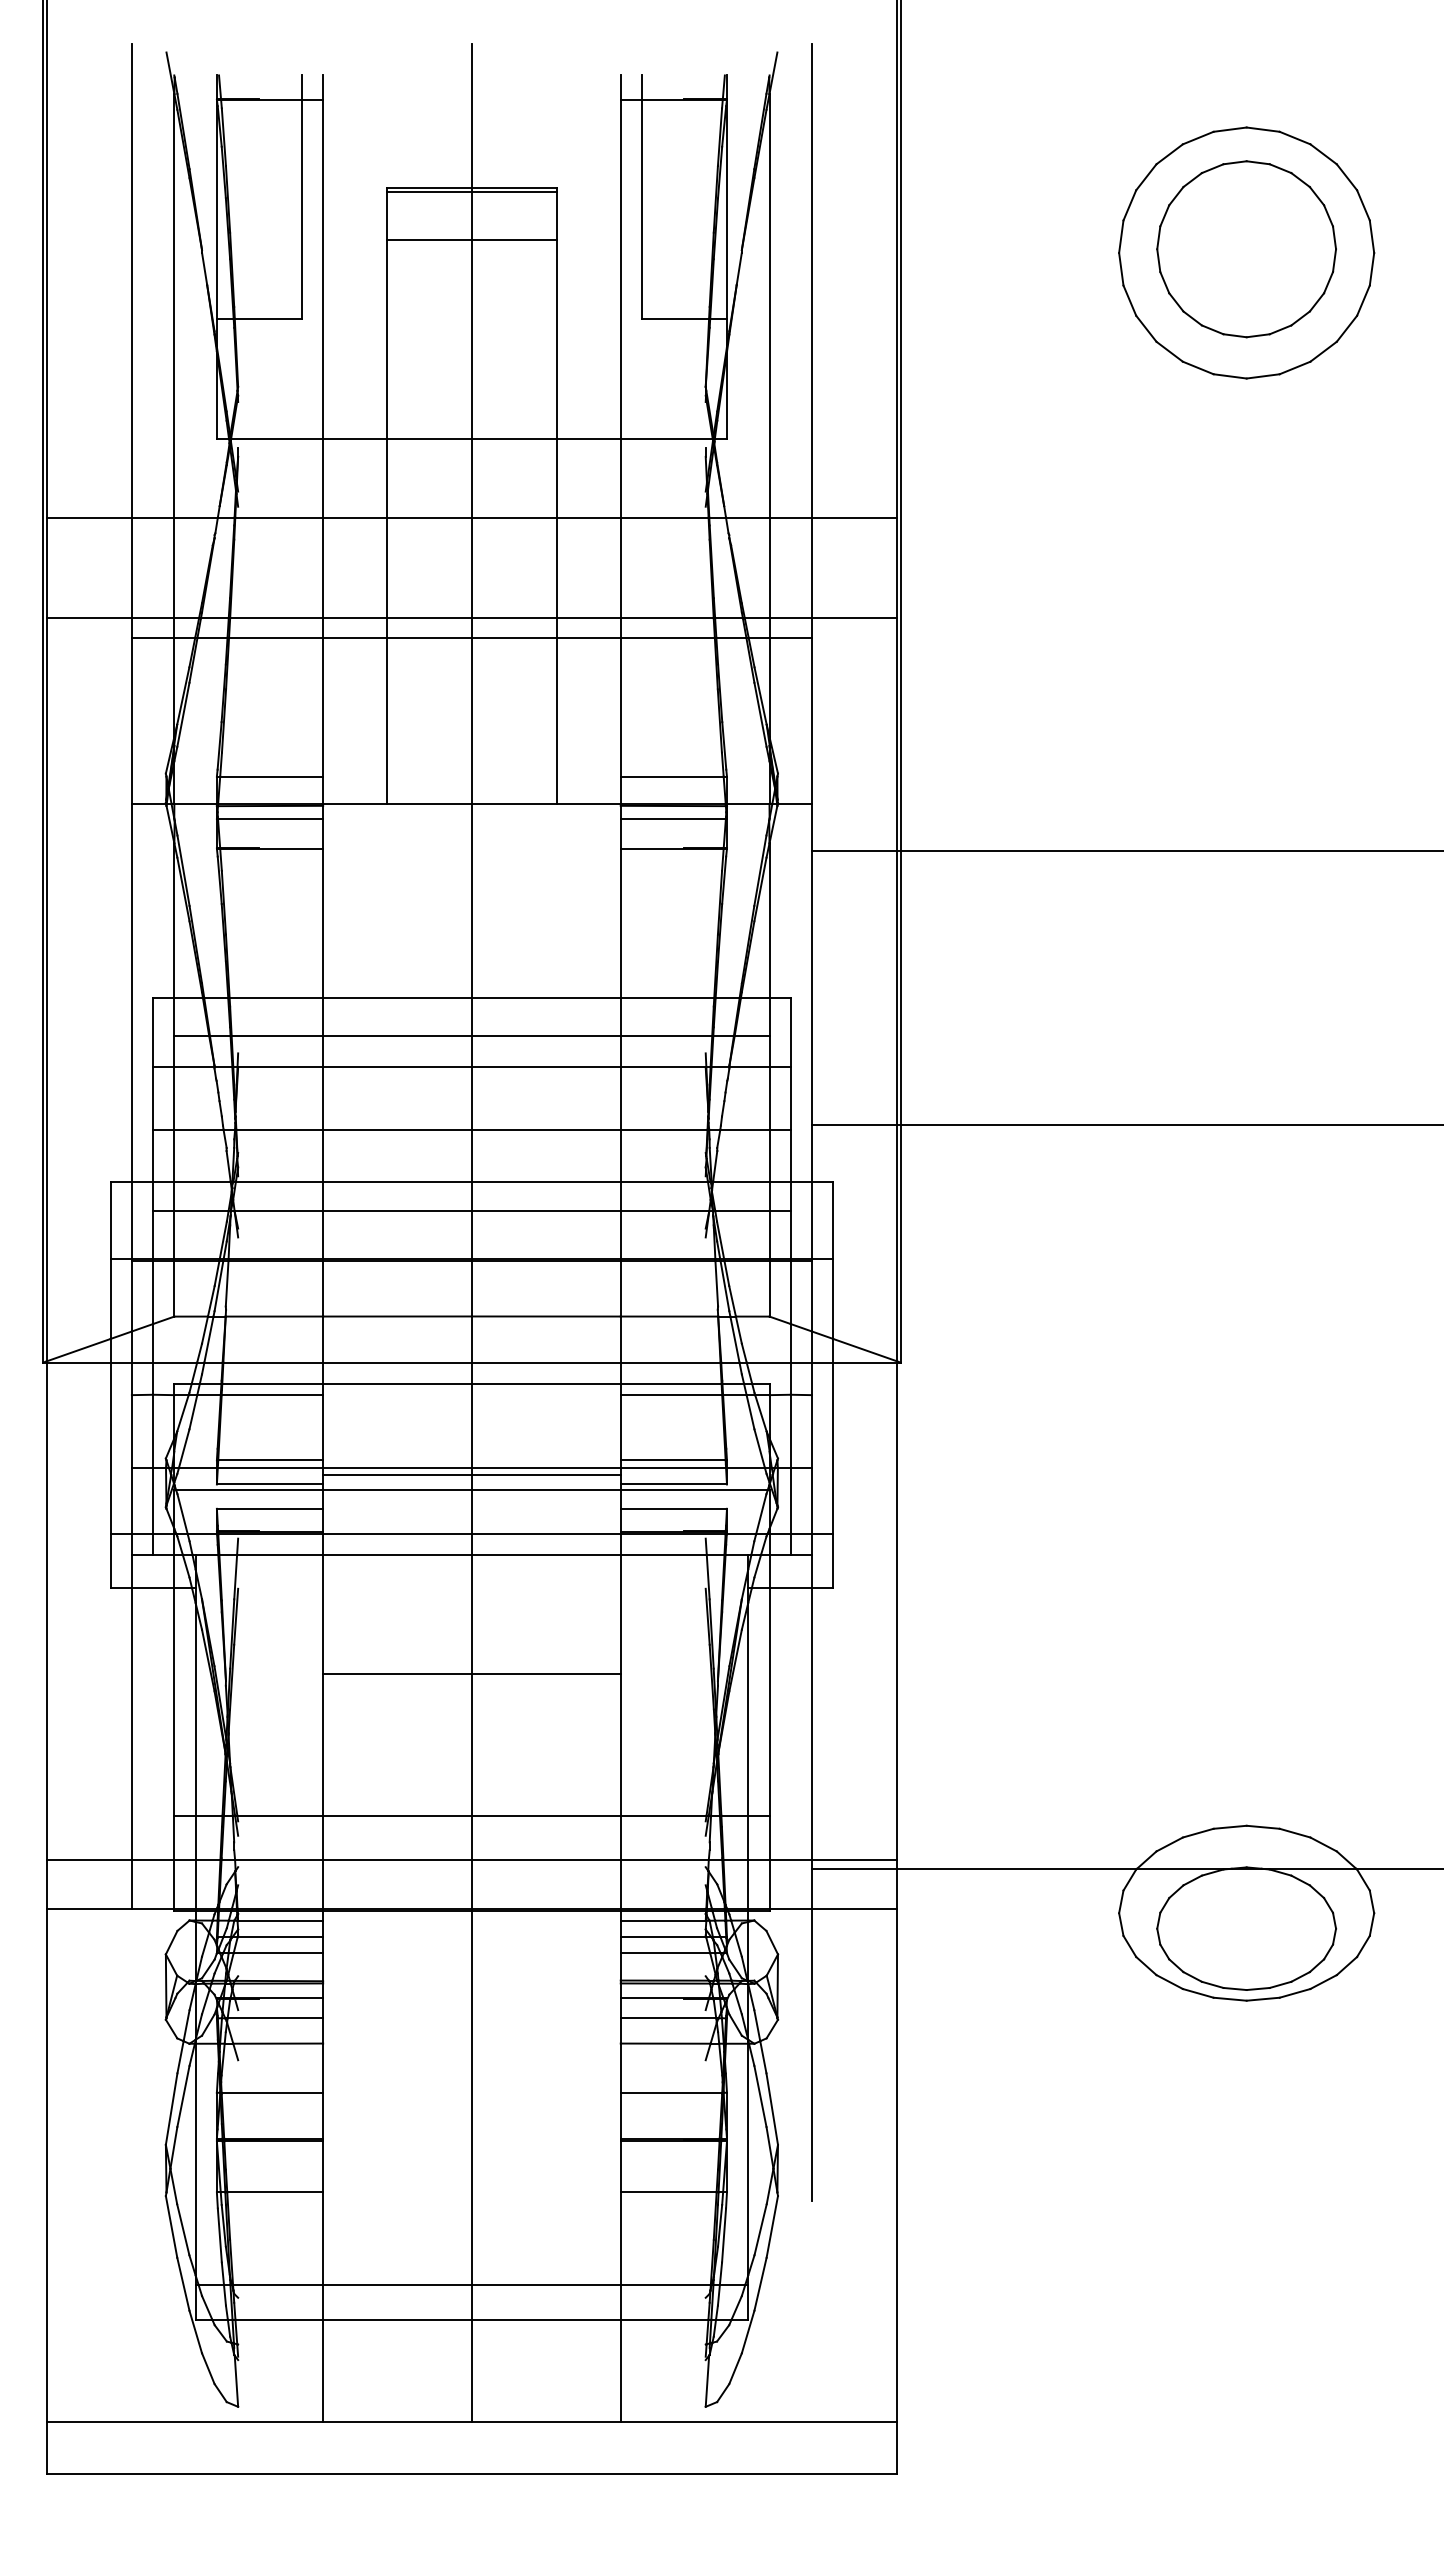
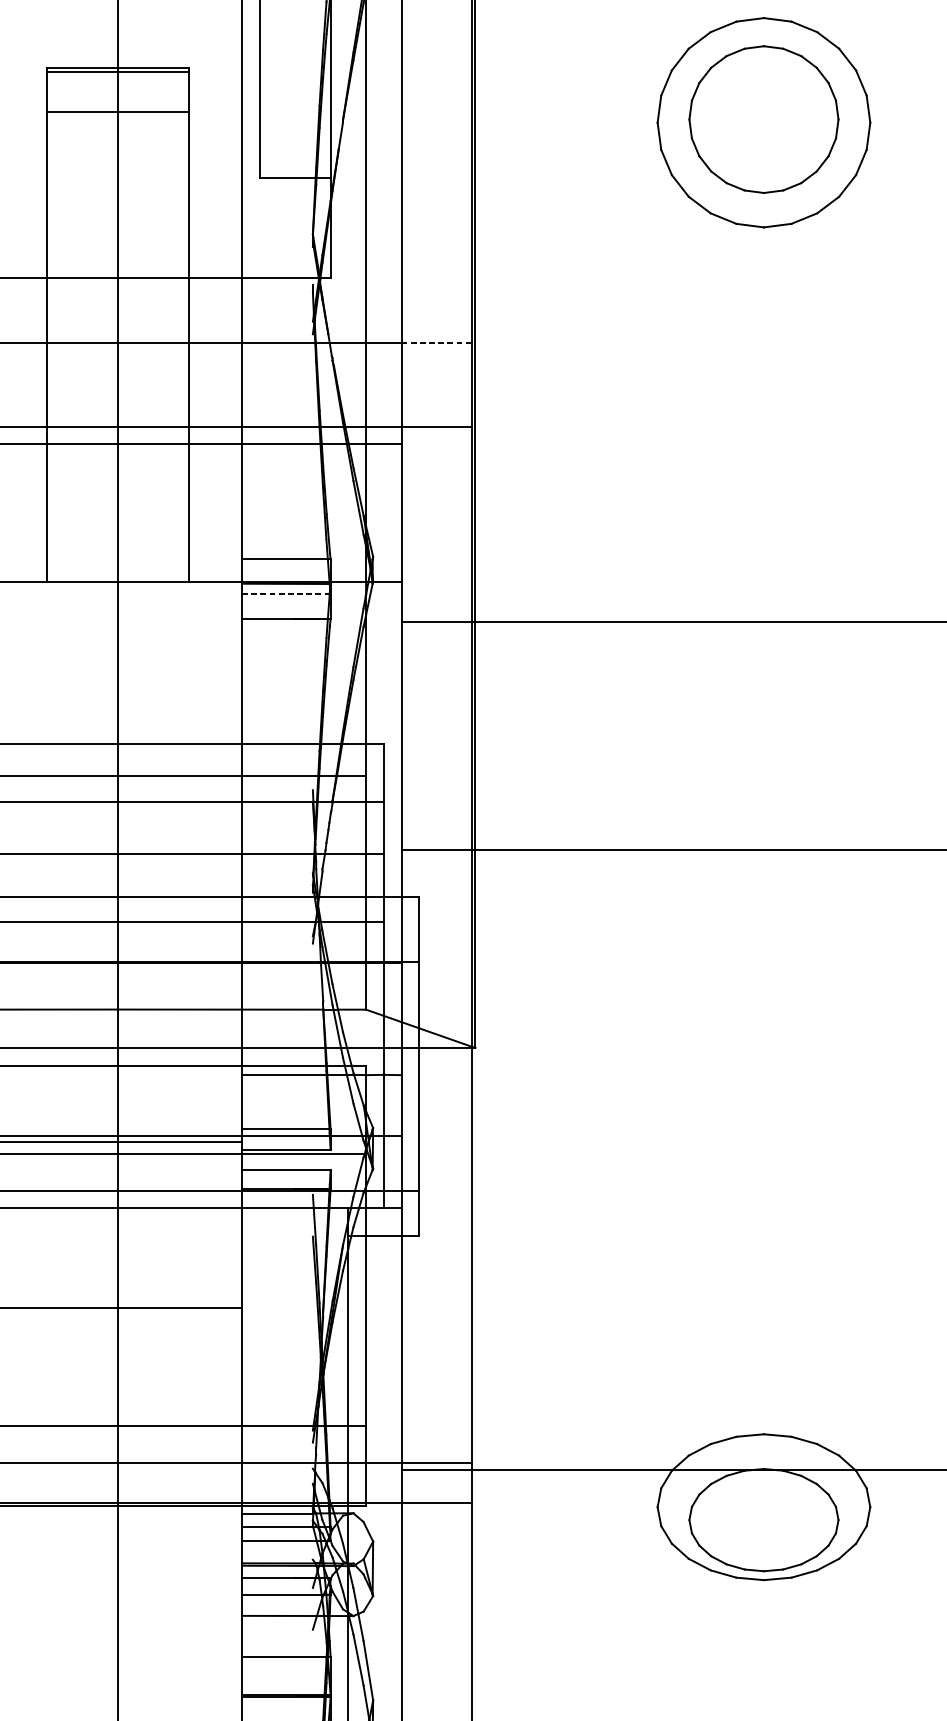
line: (854, 517) -> (436, 343), solid -> dashed
line: (673, 818) -> (286, 594), solid -> dashed

